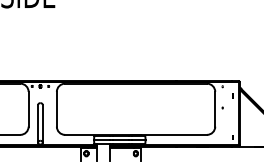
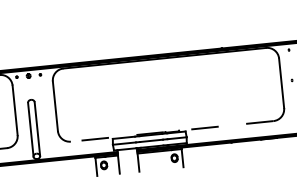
line: (136, 134) -> (172, 130), solid -> dashed

